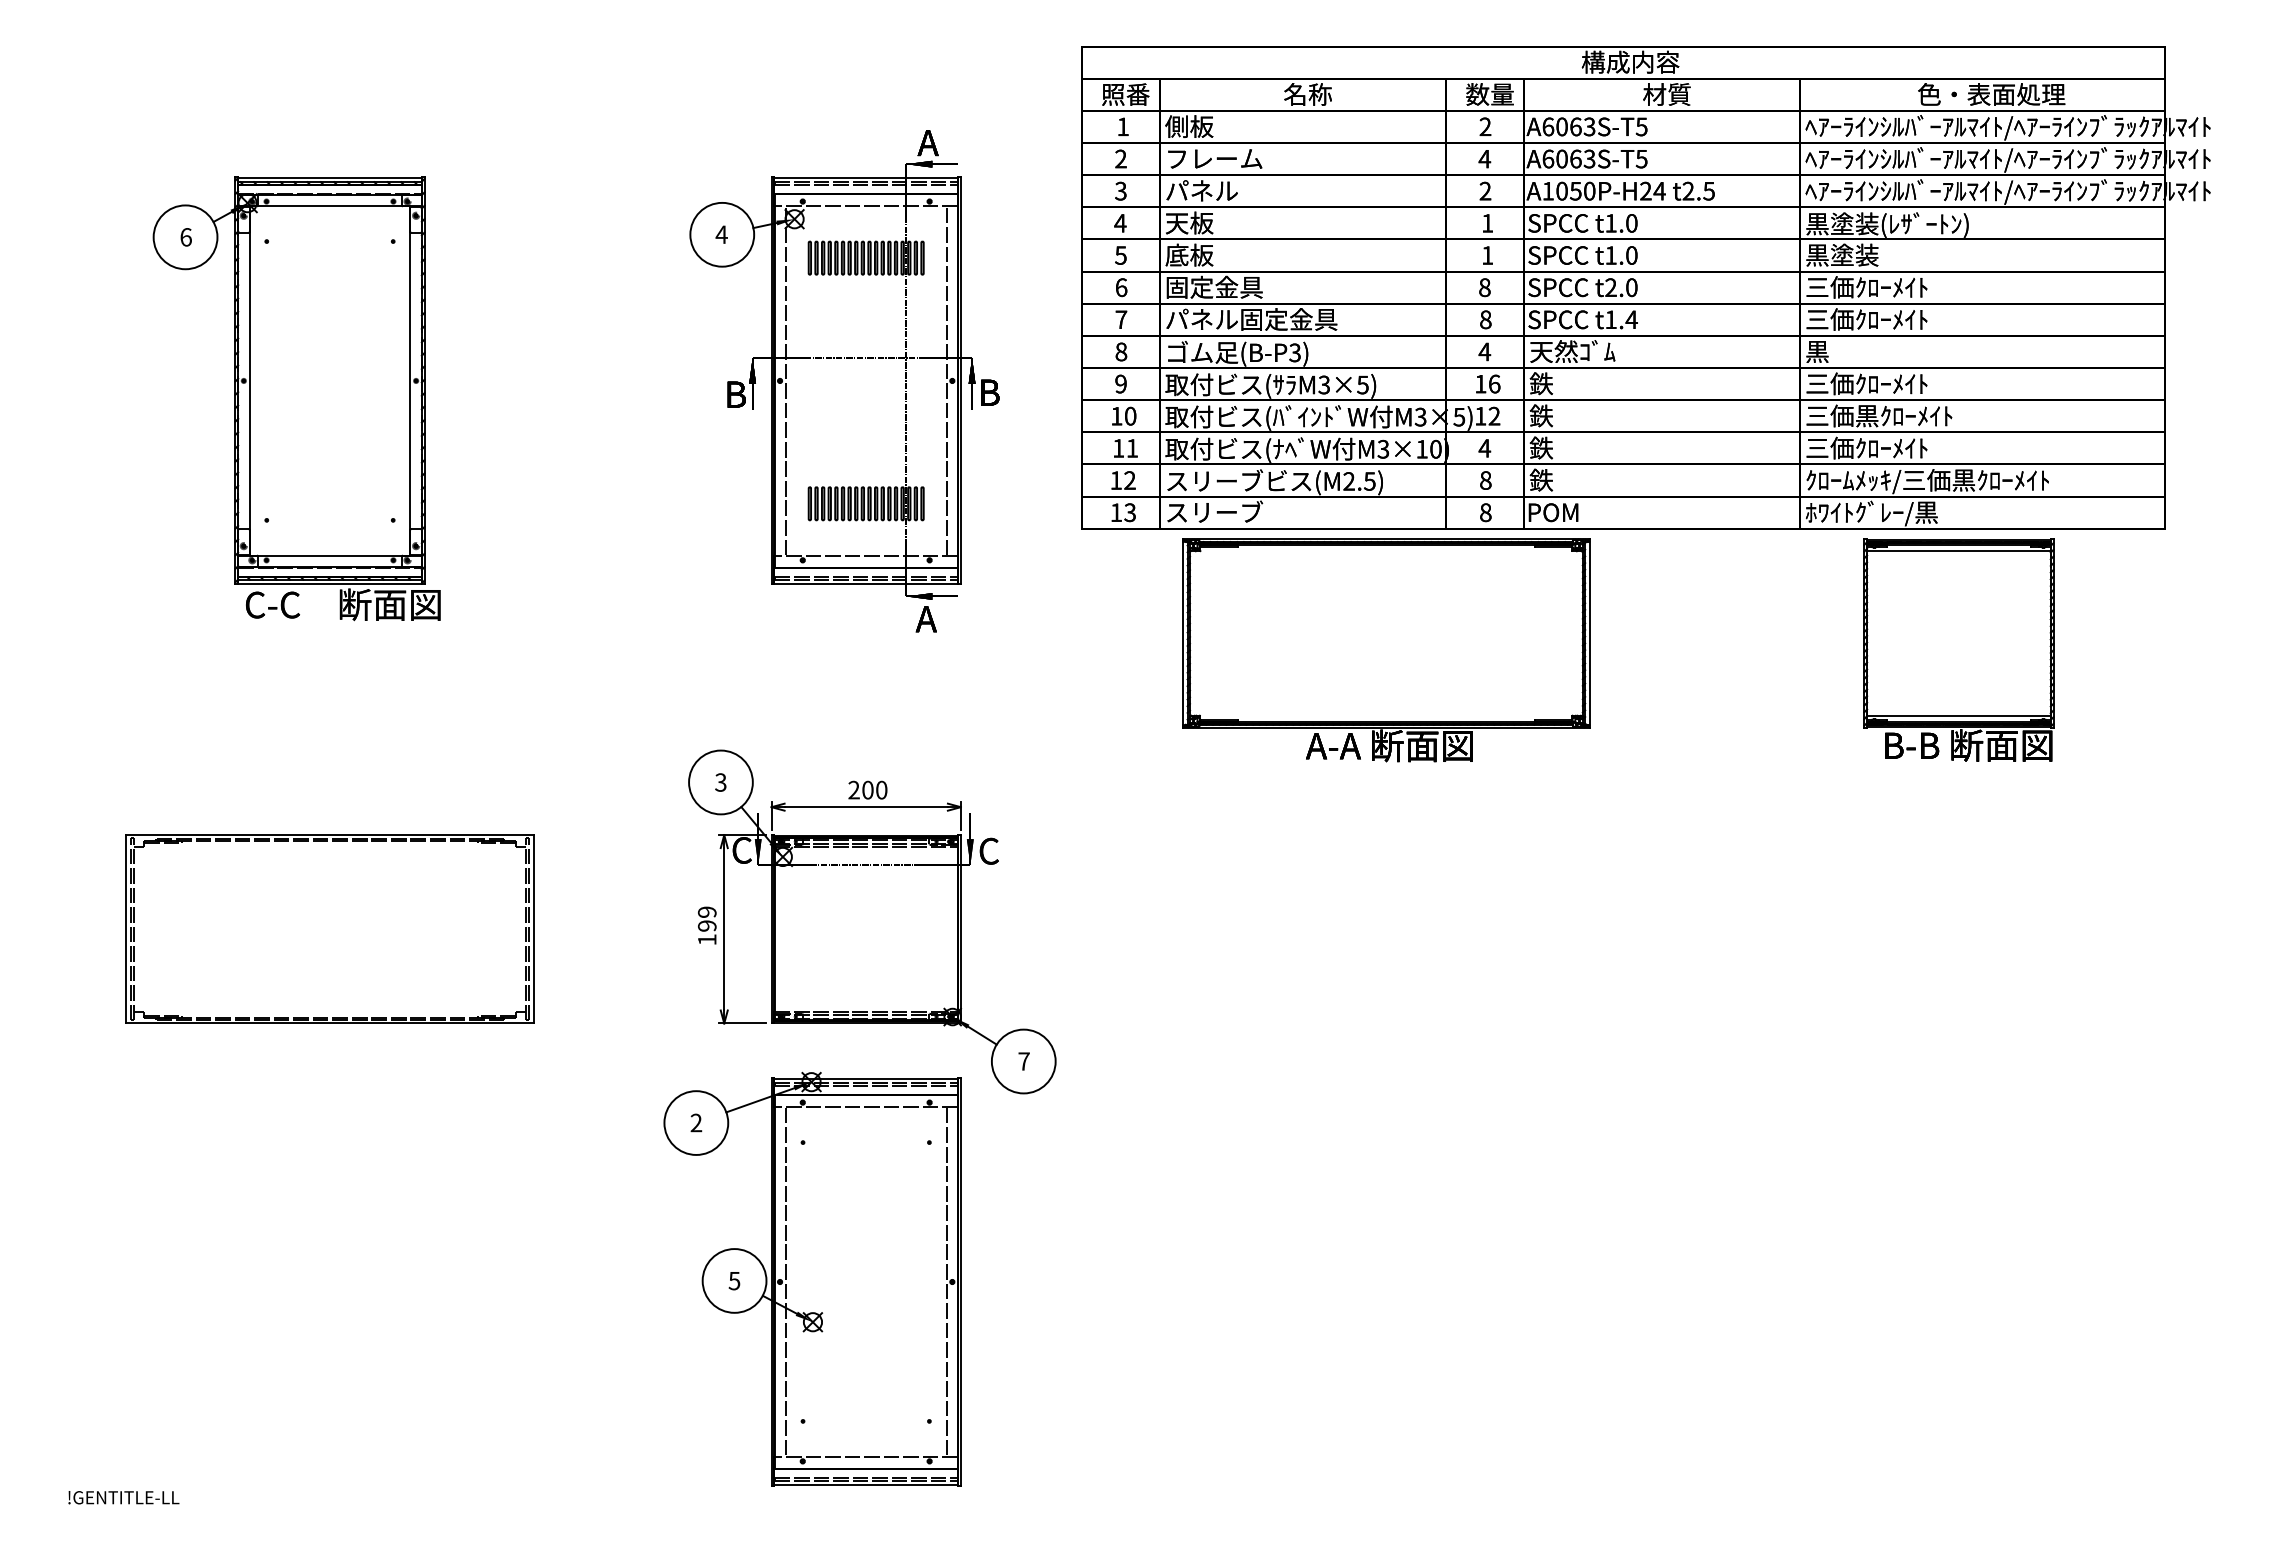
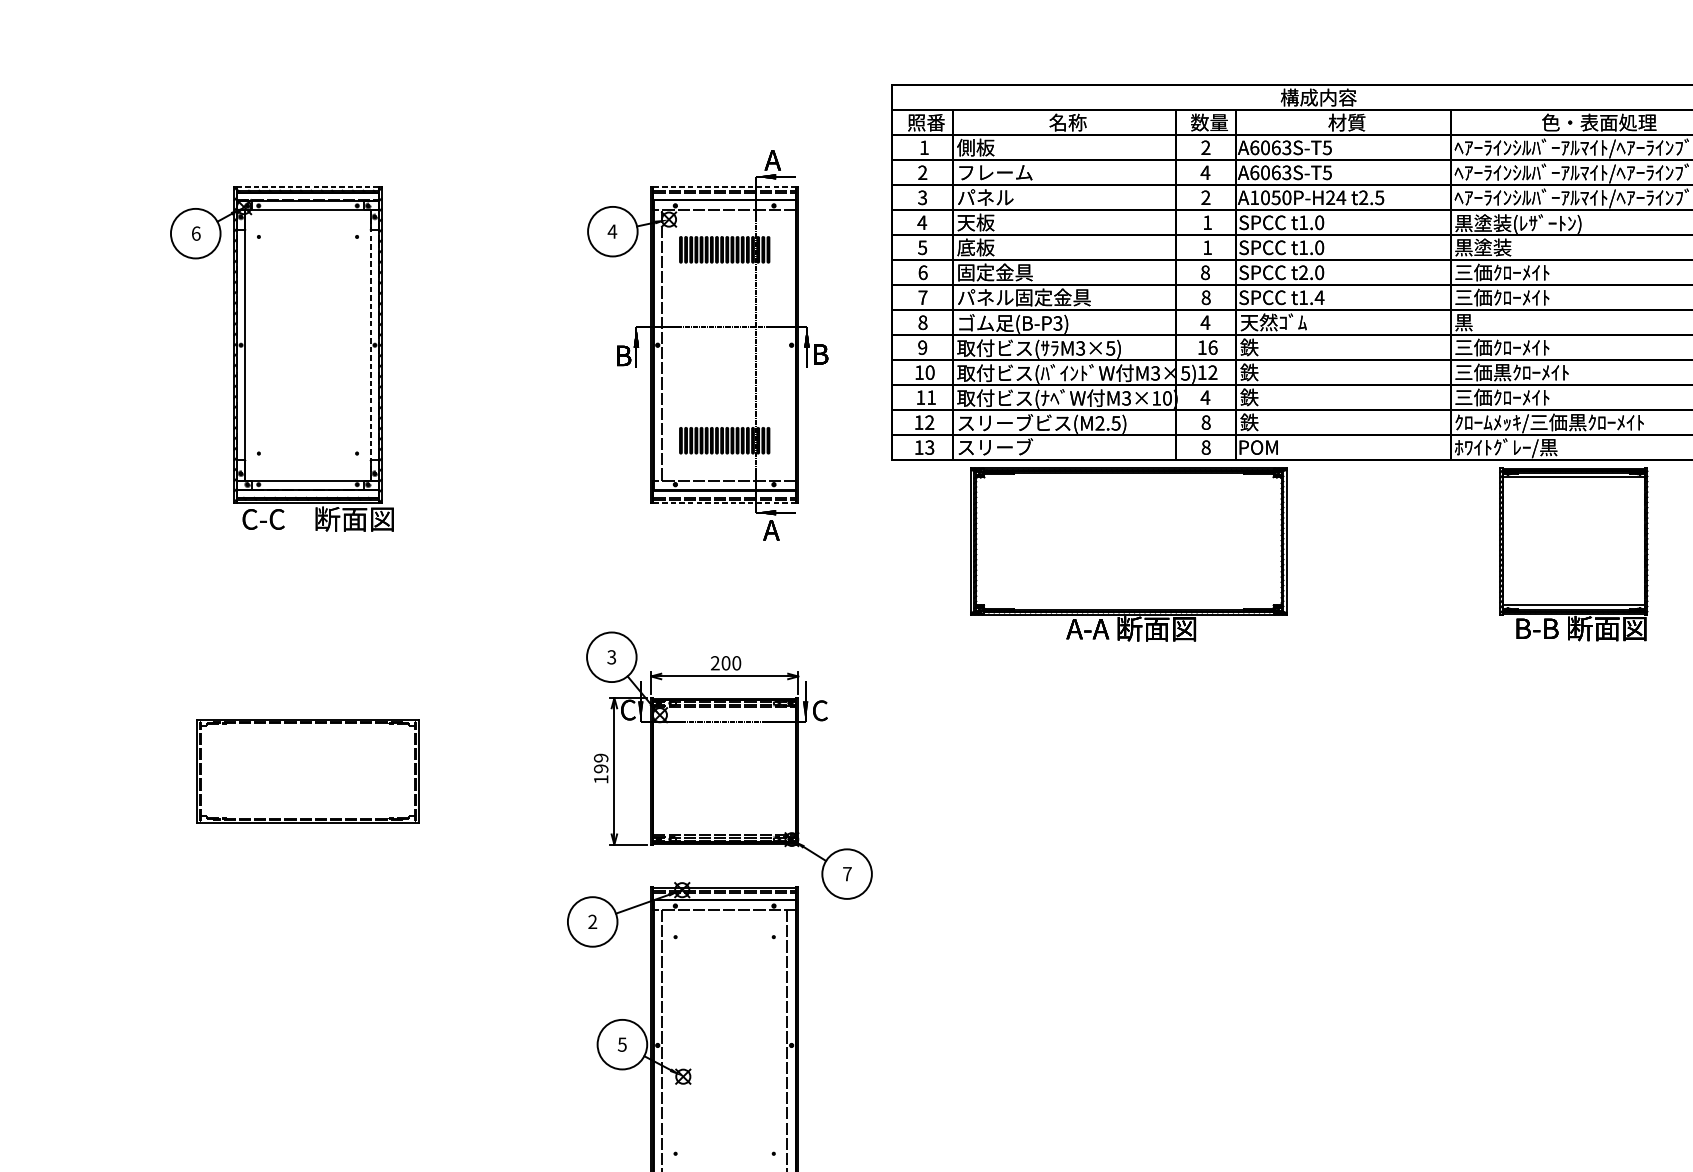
line: (330, 177) -> (308, 187), solid -> dashed
line: (866, 177) -> (724, 187), solid -> dashed
line: (946, 380) -> (787, 344), removed
line: (410, 381) -> (370, 345), solid -> dashed
line: (866, 584) -> (724, 503), solid -> dashed
part: (329, 928) -> (307, 770), size x0.7

